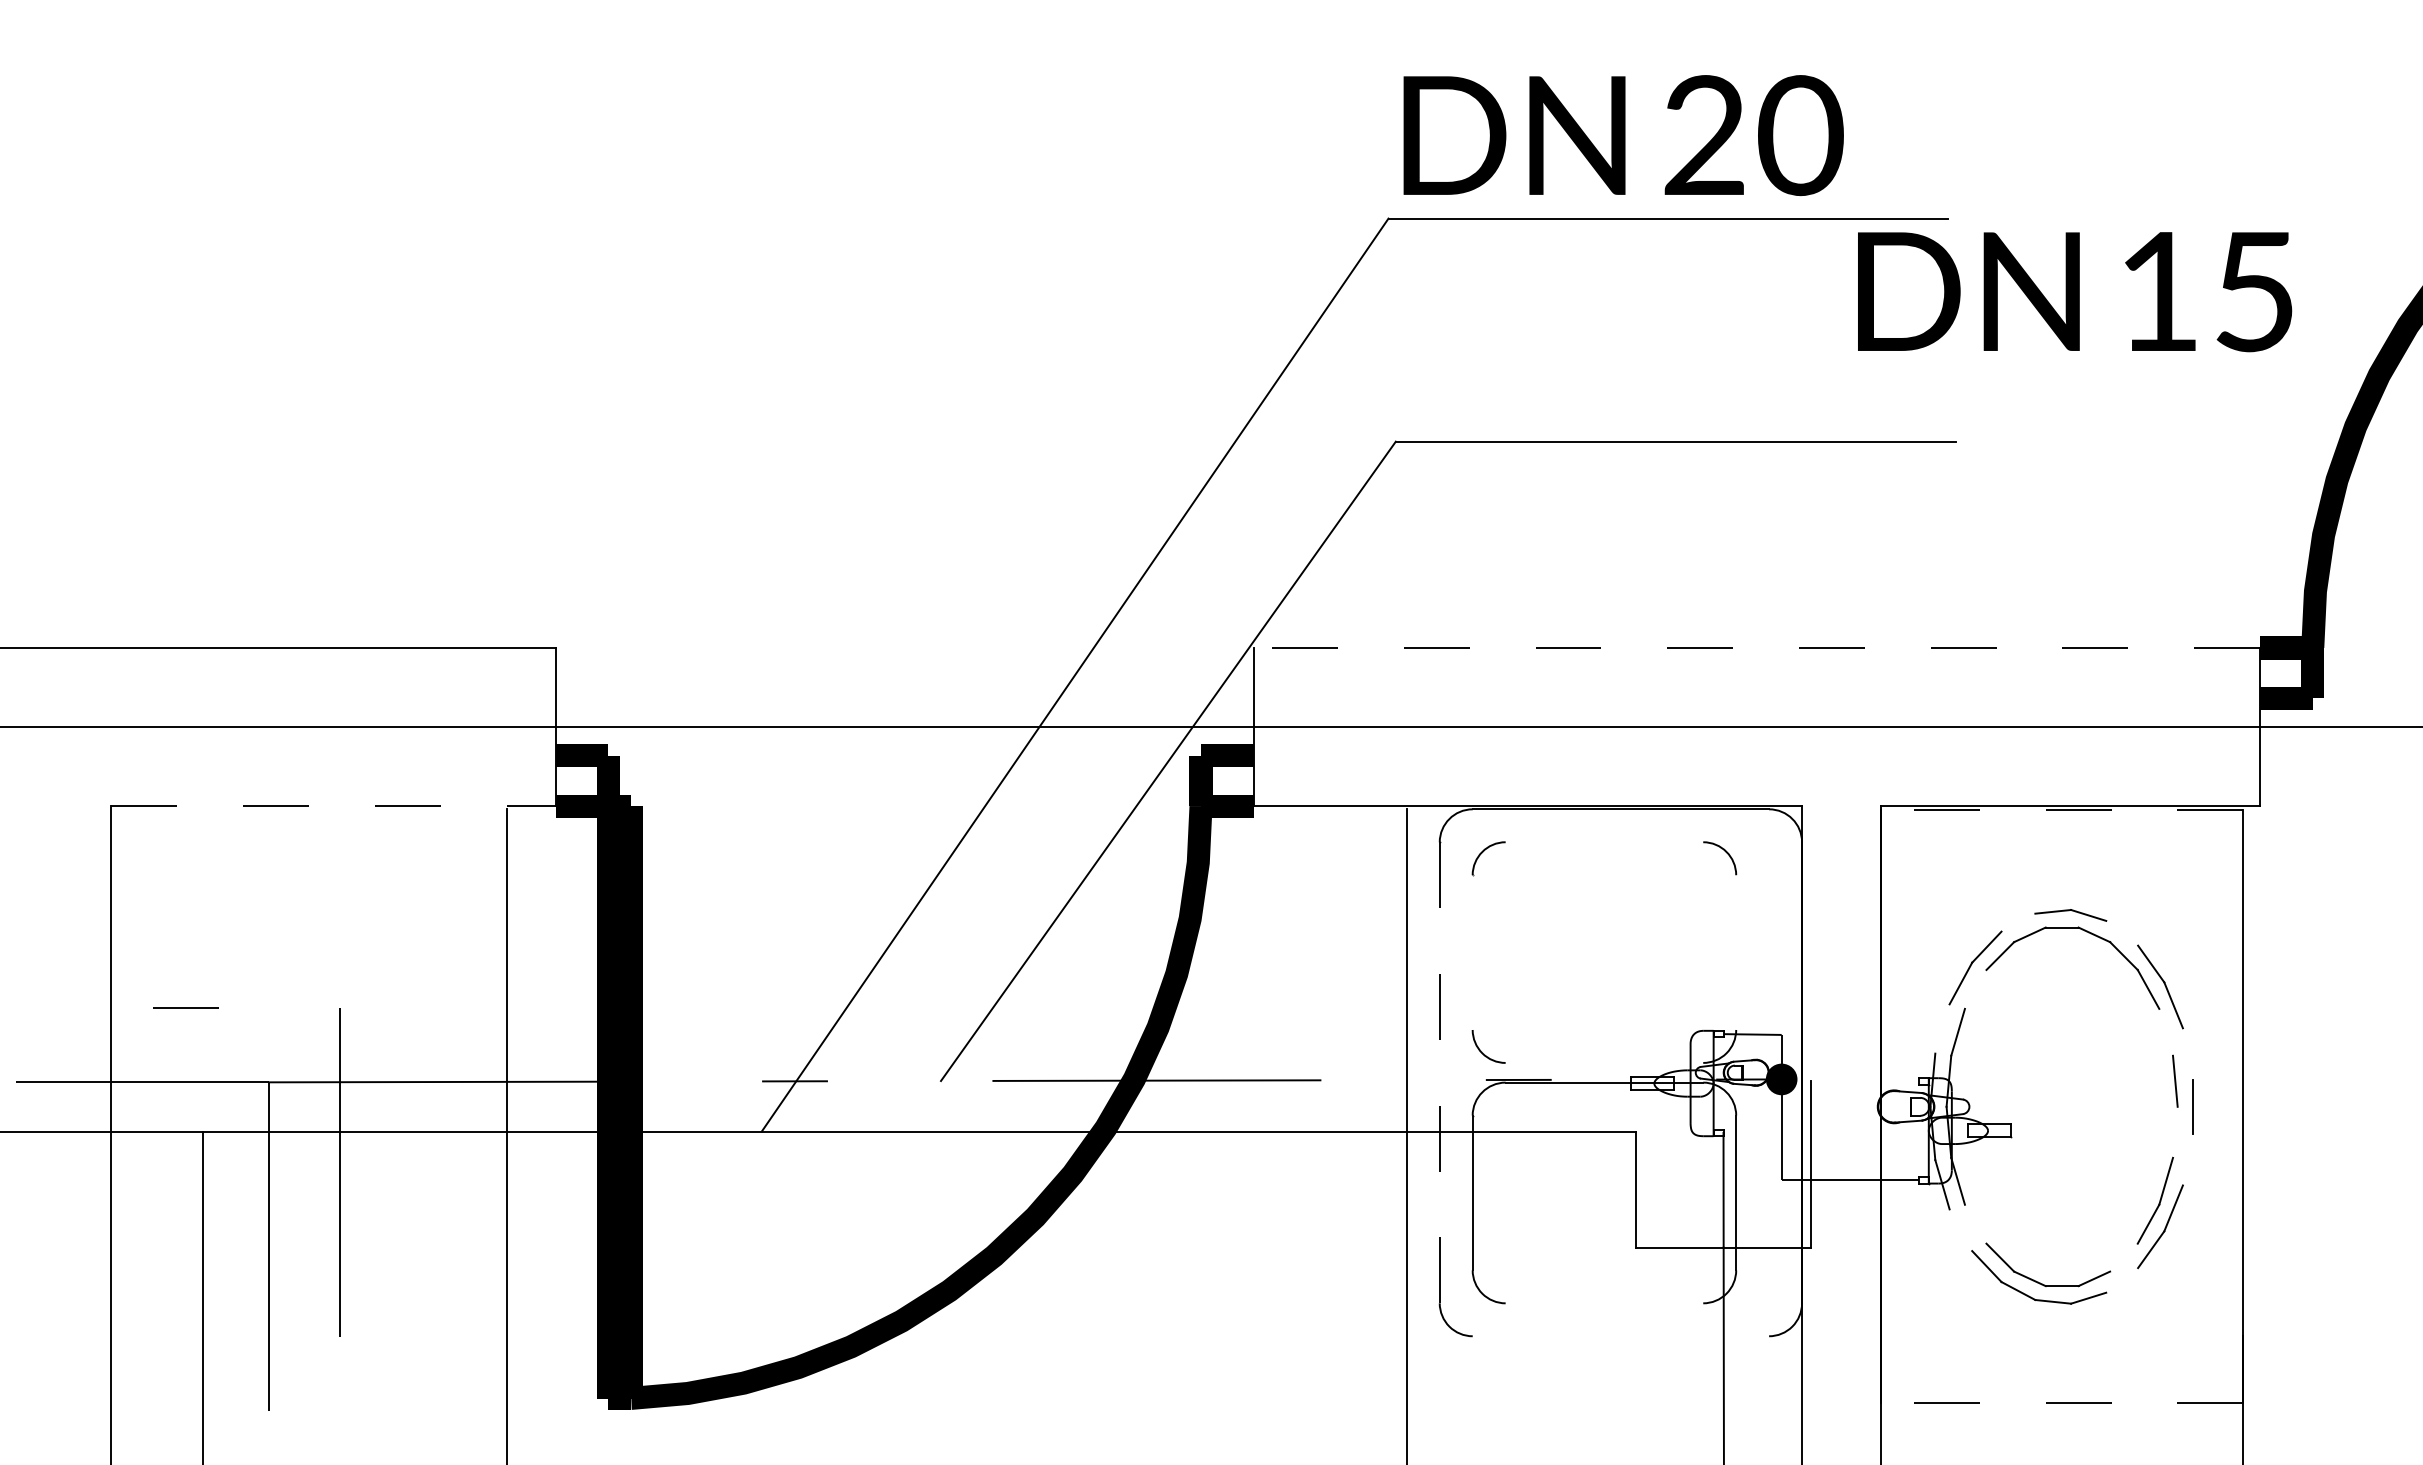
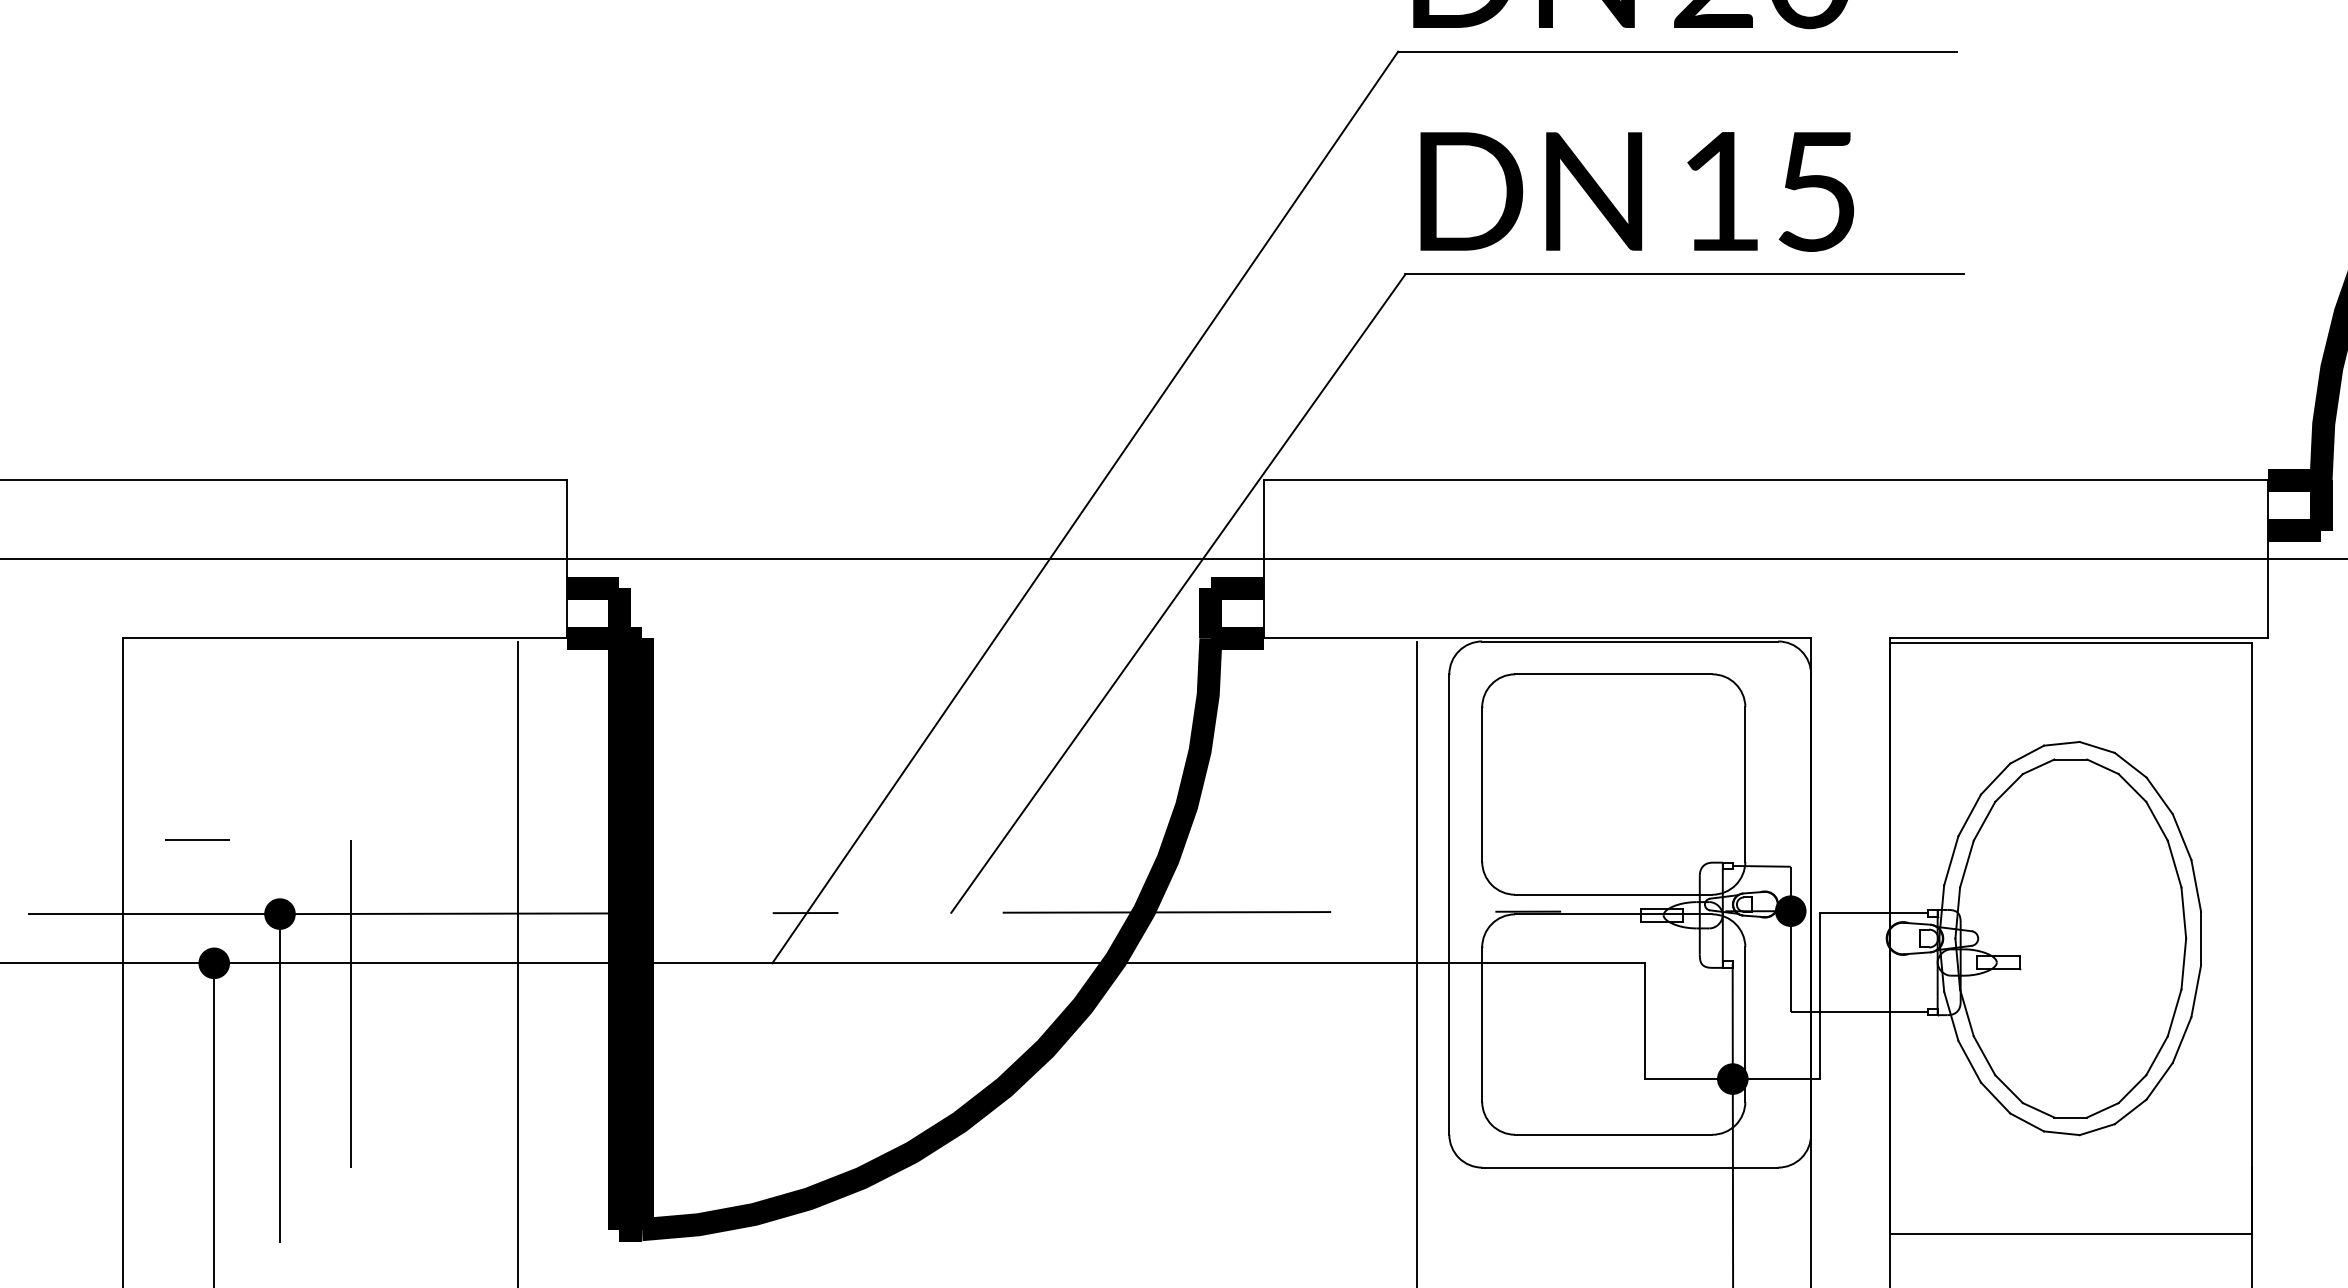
text: (2075, 292) -> (1637, 192), moved
line: (1756, 648) -> (1765, 480), dashed -> solid
line: (333, 806) -> (344, 638), dashed -> solid
line: (2061, 810) -> (2070, 642), dashed -> solid
line: (1604, 842) -> (1613, 674), added
line: (2018, 922) -> (2027, 754), added
line: (2122, 932) -> (2131, 764), added
line: (1472, 952) -> (1482, 784), added
line: (1736, 952) -> (1745, 784), added
line: (1975, 988) -> (1984, 820), added
line: (1942, 1028) -> (1951, 860), added
line: (2166, 1031) -> (2174, 863), added
line: (2187, 1053) -> (2195, 885), added
line: (1604, 1062) -> (1613, 894), added
line: (1439, 1072) -> (1449, 904), dashed -> solid
line: (1864, 1081) -> (1873, 913), added
fill: (268, 1082) -> (279, 914), added
fill: (202, 1131) -> (213, 963), added
line: (2175, 1131) -> (2183, 963), added
line: (2187, 1159) -> (2195, 991), added
line: (1975, 1223) -> (1984, 1055), added
line: (1960, 1230) -> (1969, 1062), added
fill: (1723, 1247) -> (1732, 1078), added
line: (2123, 1257) -> (2132, 1088), added
line: (2122, 1280) -> (2131, 1111), added
line: (1604, 1303) -> (1613, 1134), added
line: (1620, 1336) -> (1629, 1167), added
line: (2061, 1403) -> (2070, 1234), dashed -> solid

